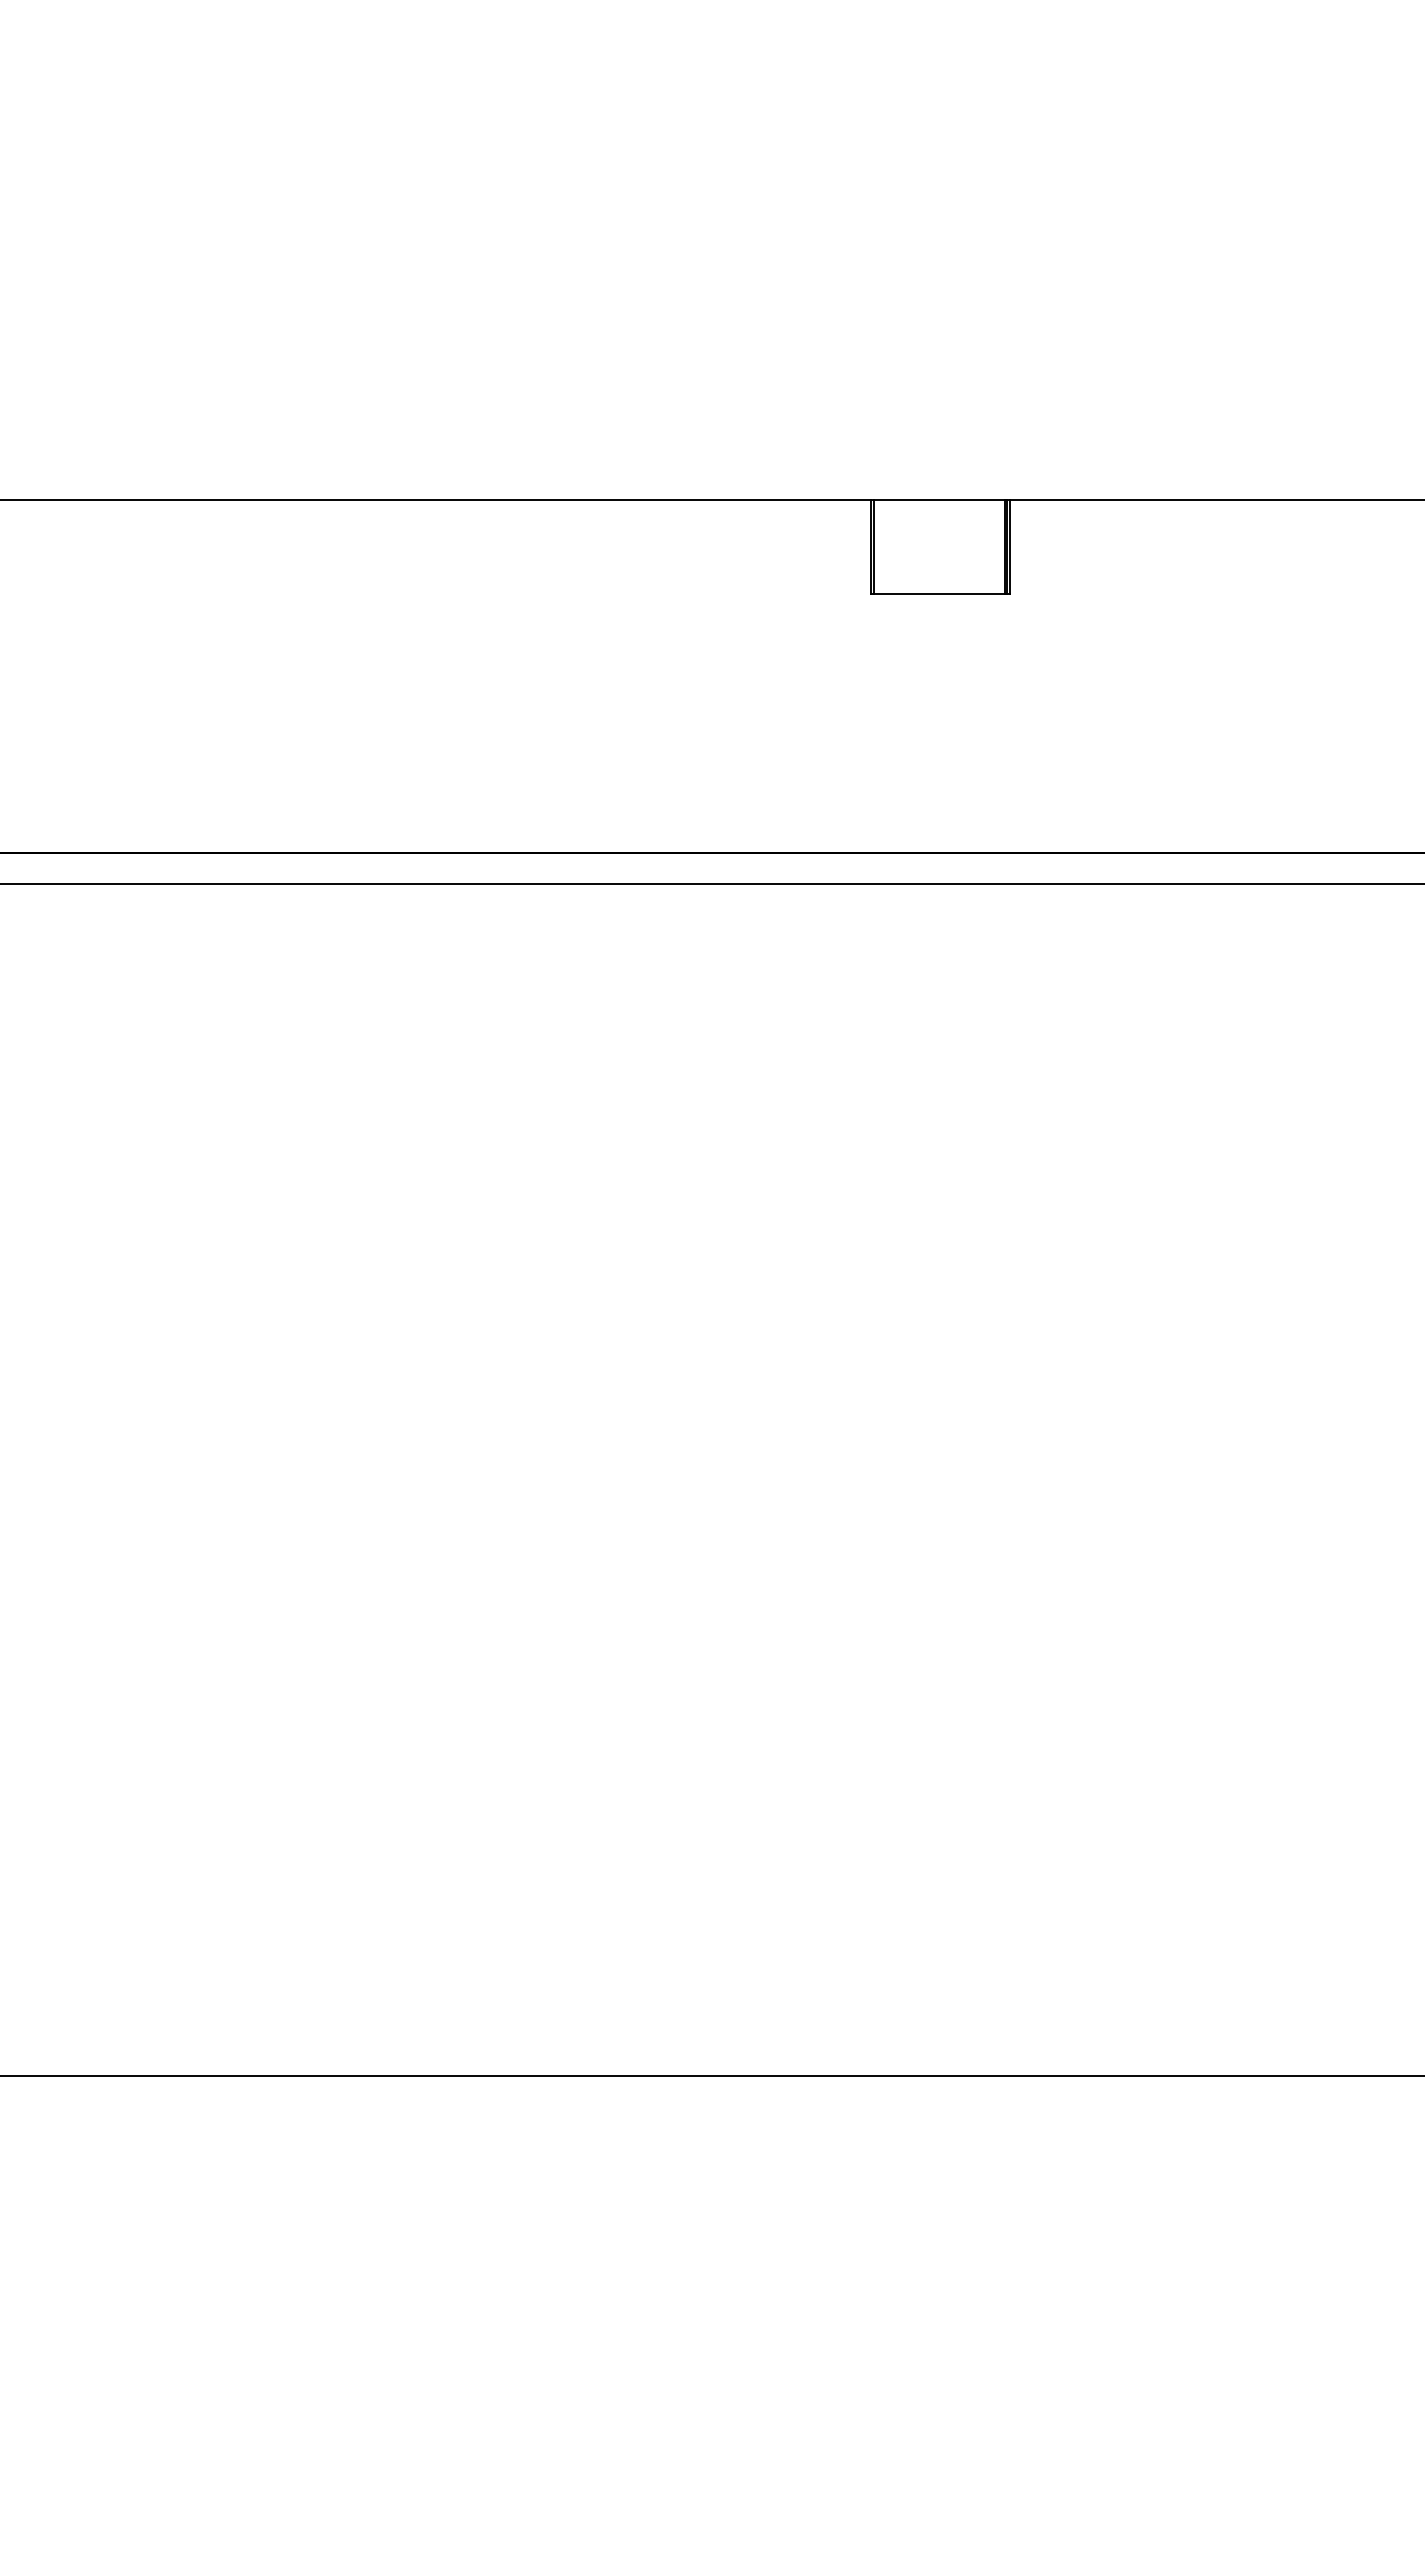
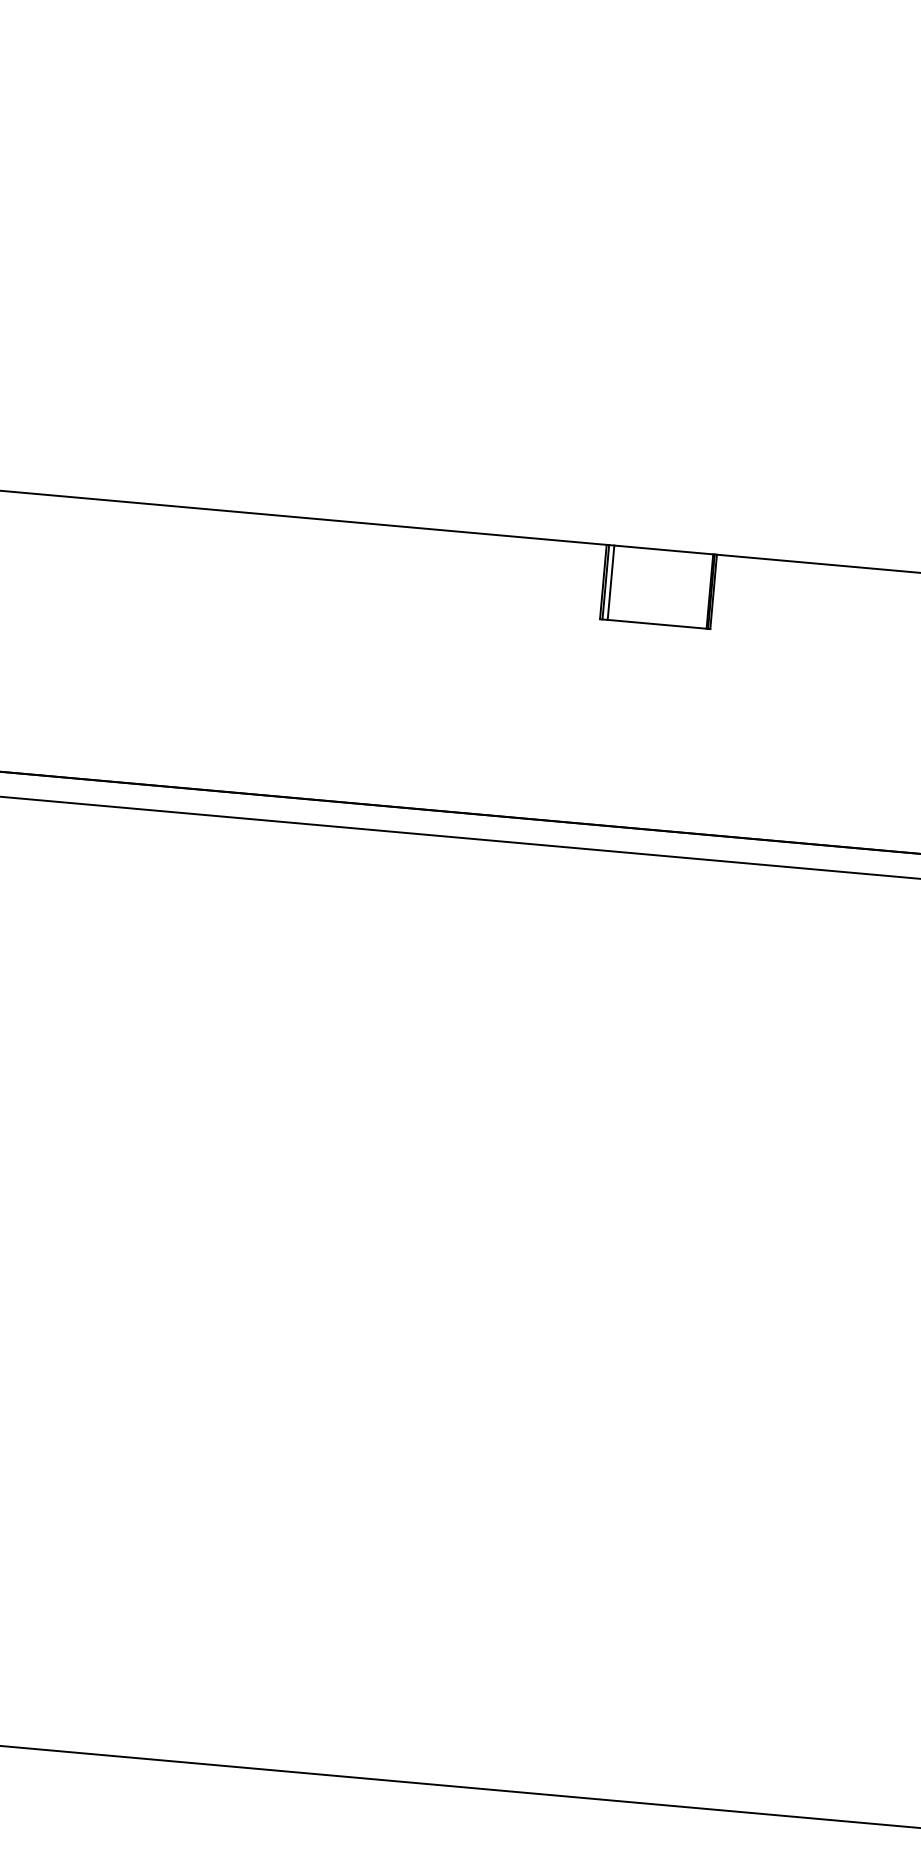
line: (880, 547) -> (611, 582), added

